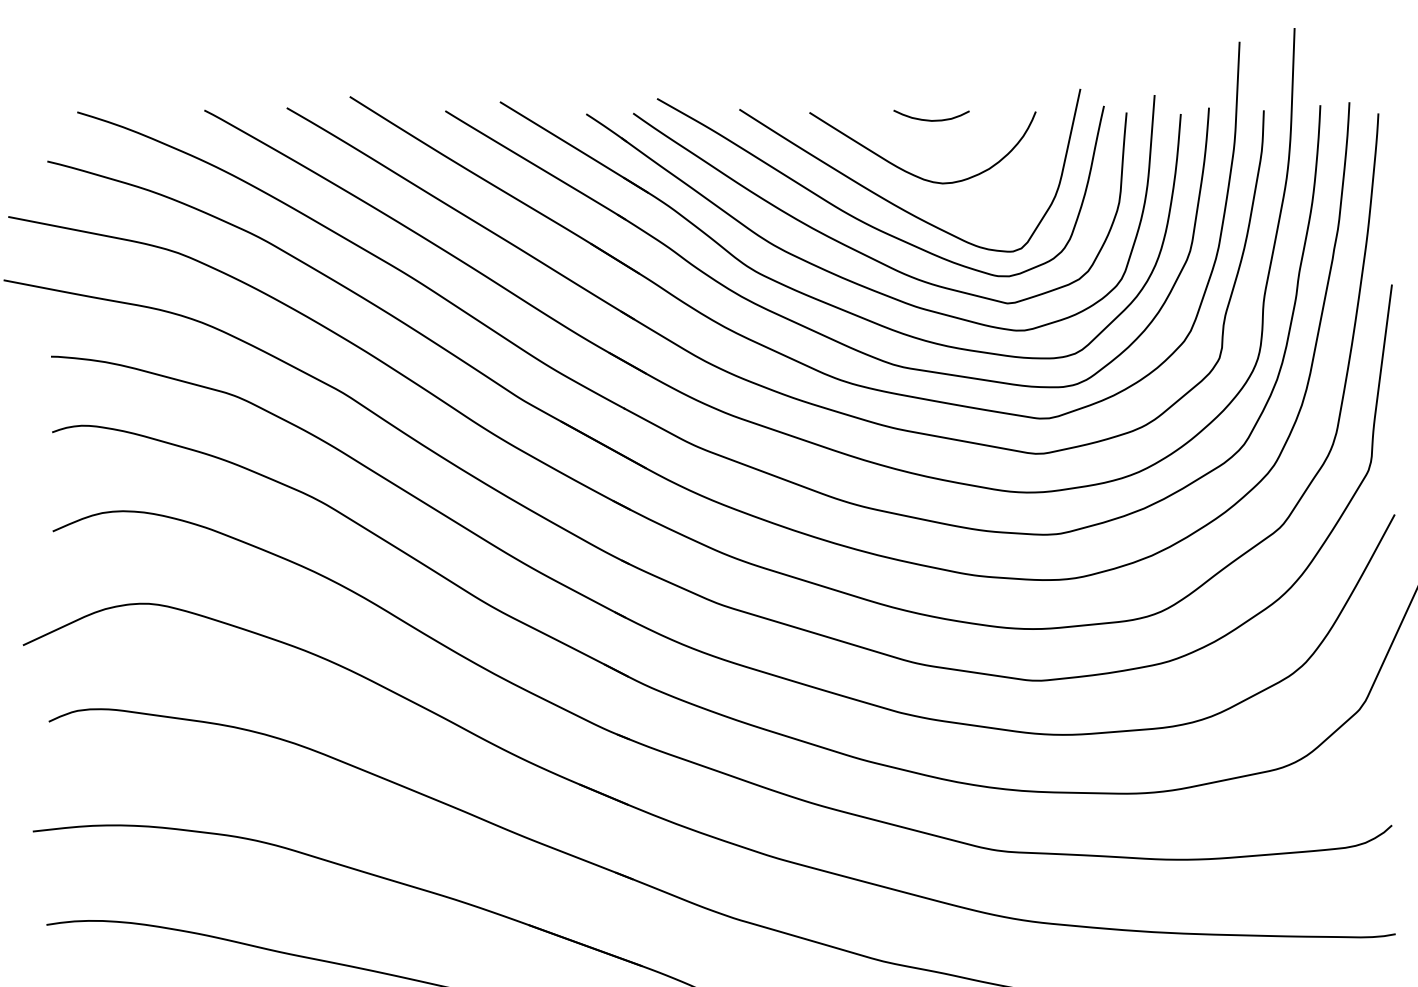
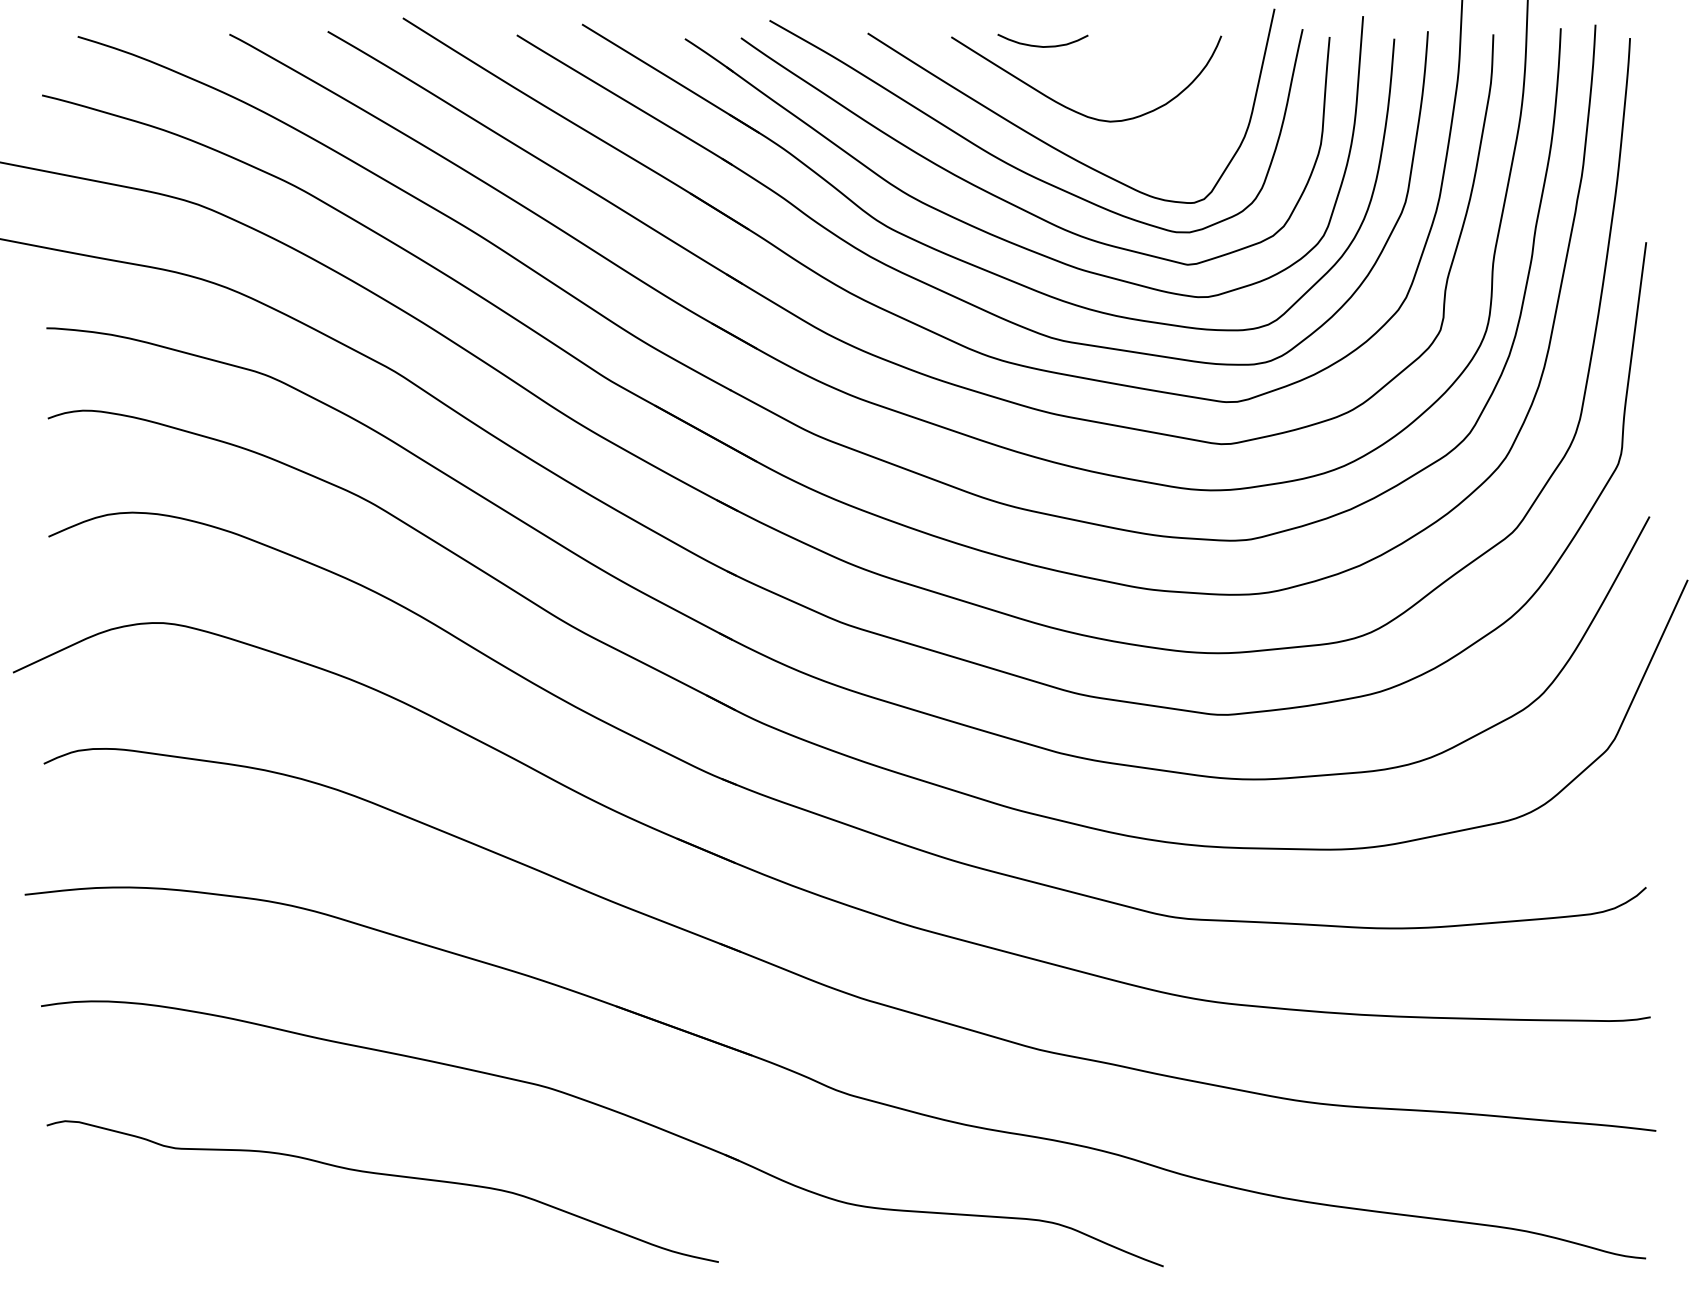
curve: (930, 119) -> (1041, 45), moved

